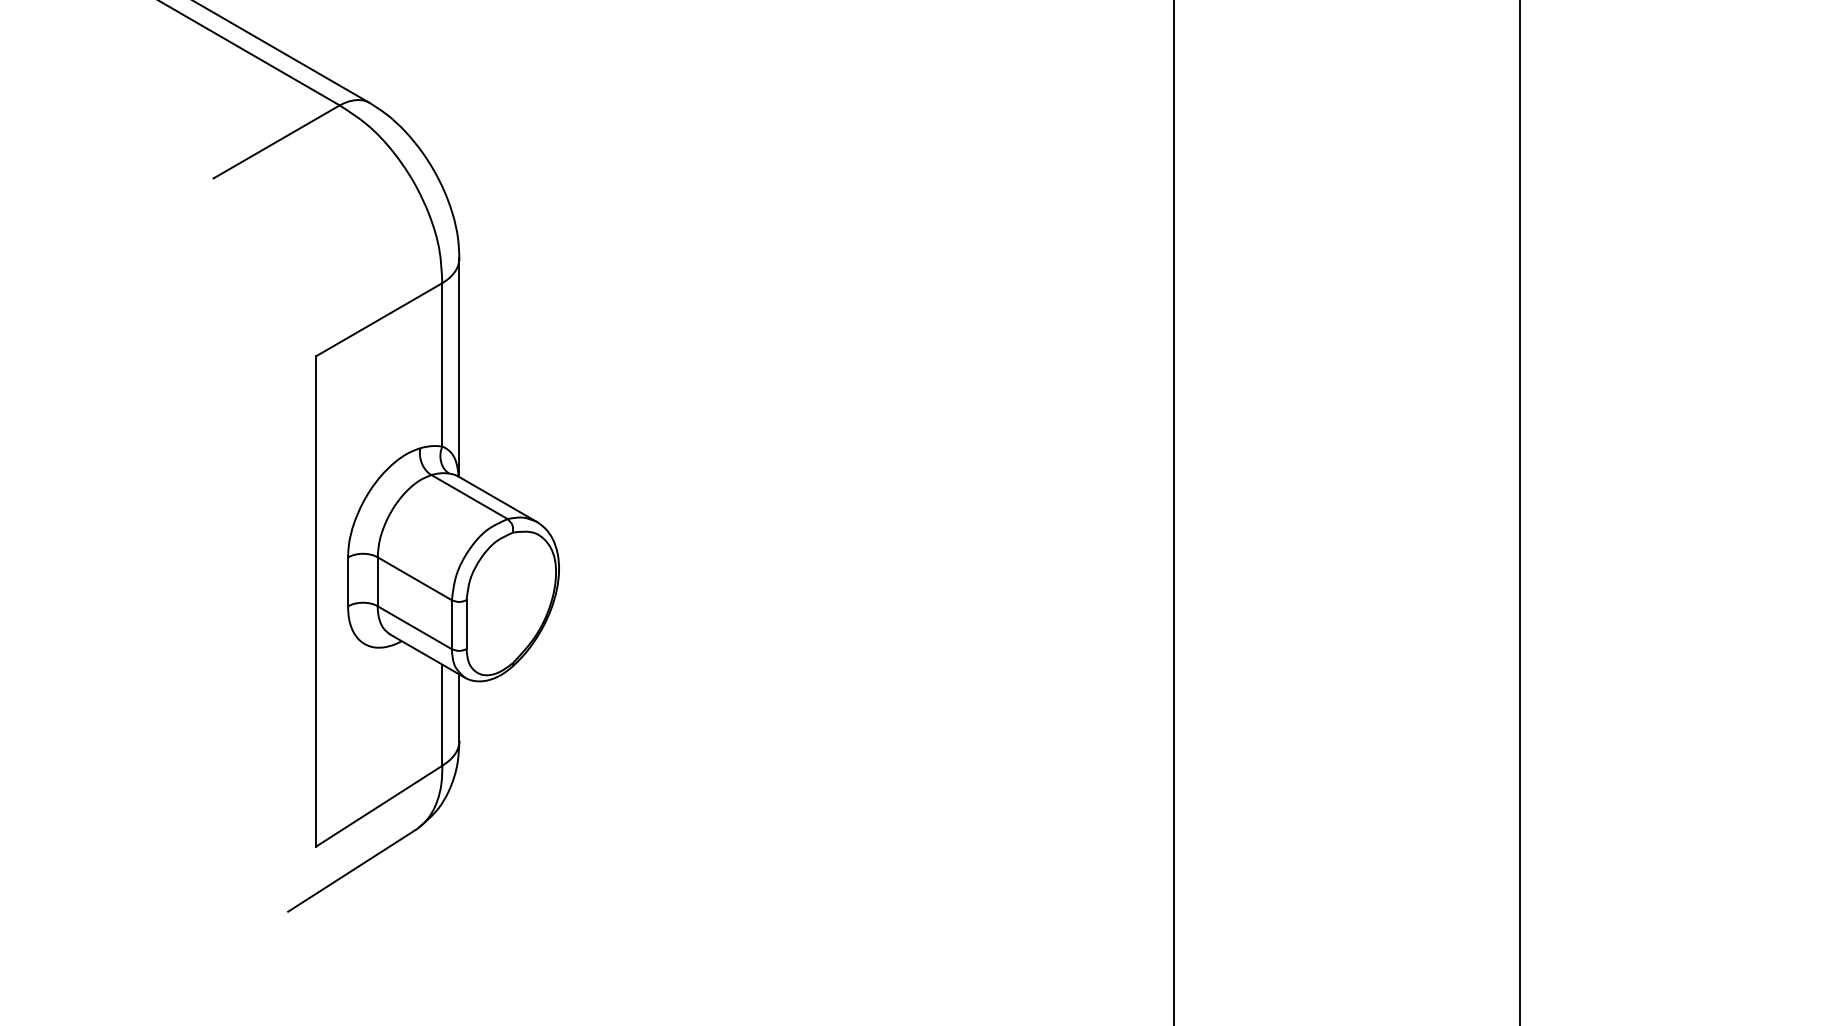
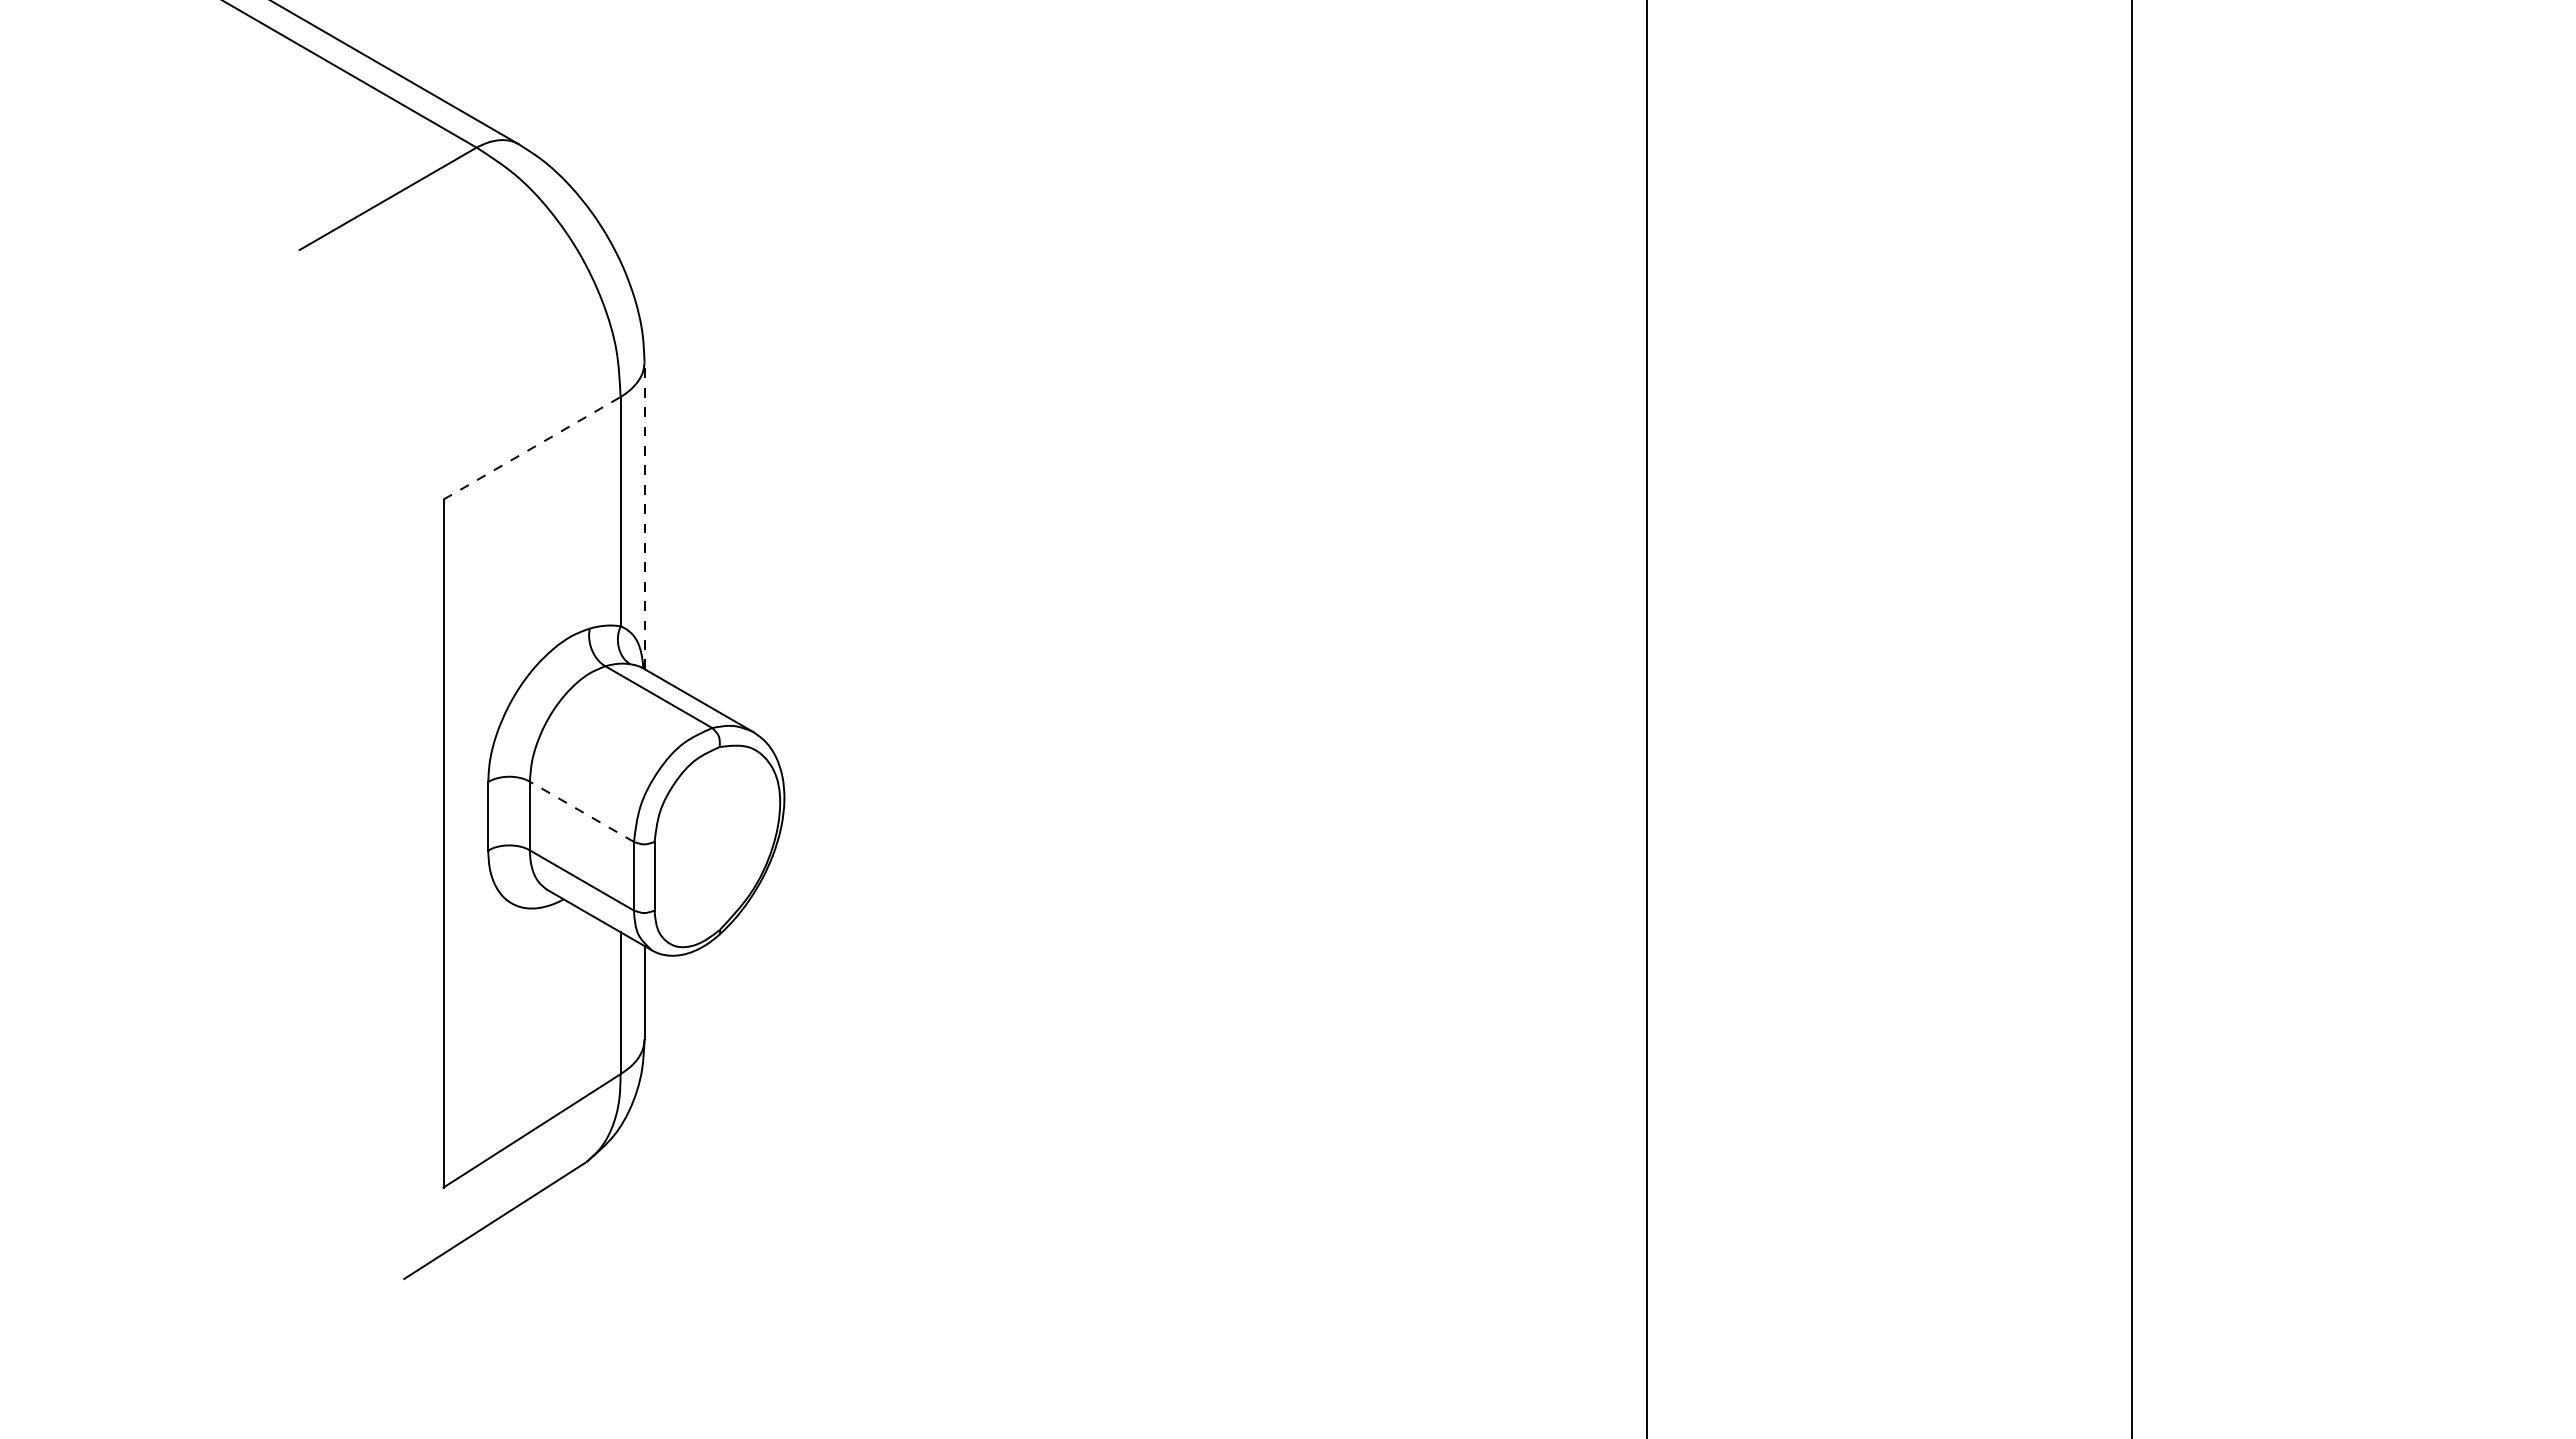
line: (379, 319) -> (532, 448), solid -> dashed
line: (459, 367) -> (644, 515), solid -> dashed
line: (414, 578) -> (581, 811), solid -> dashed

